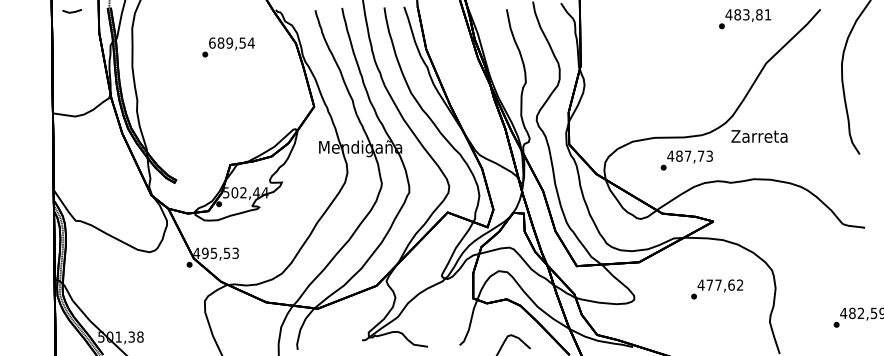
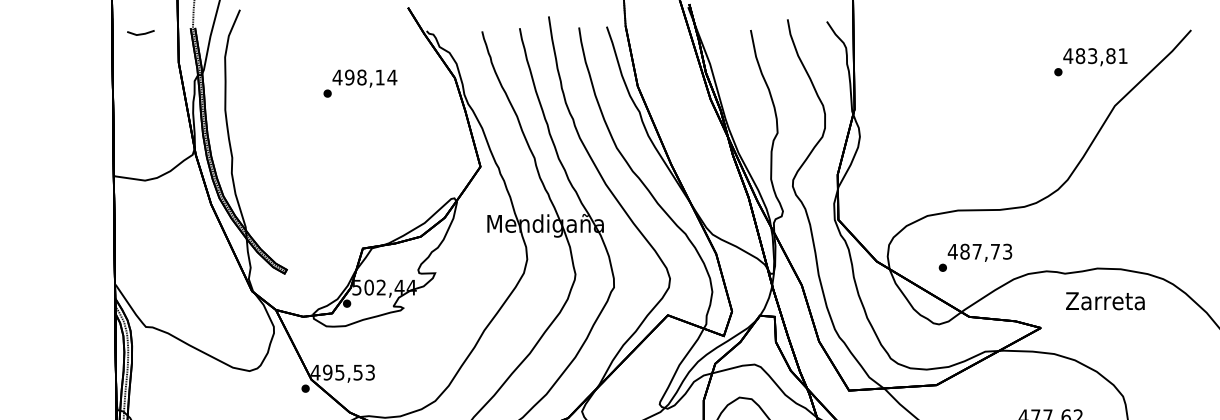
text: (745, 19) -> (1091, 62), moved
text: (226, 42) -> (357, 76), 689,54 -> 498,14
text: (759, 136) -> (1105, 301), moved
text: (686, 160) -> (974, 257), moved

